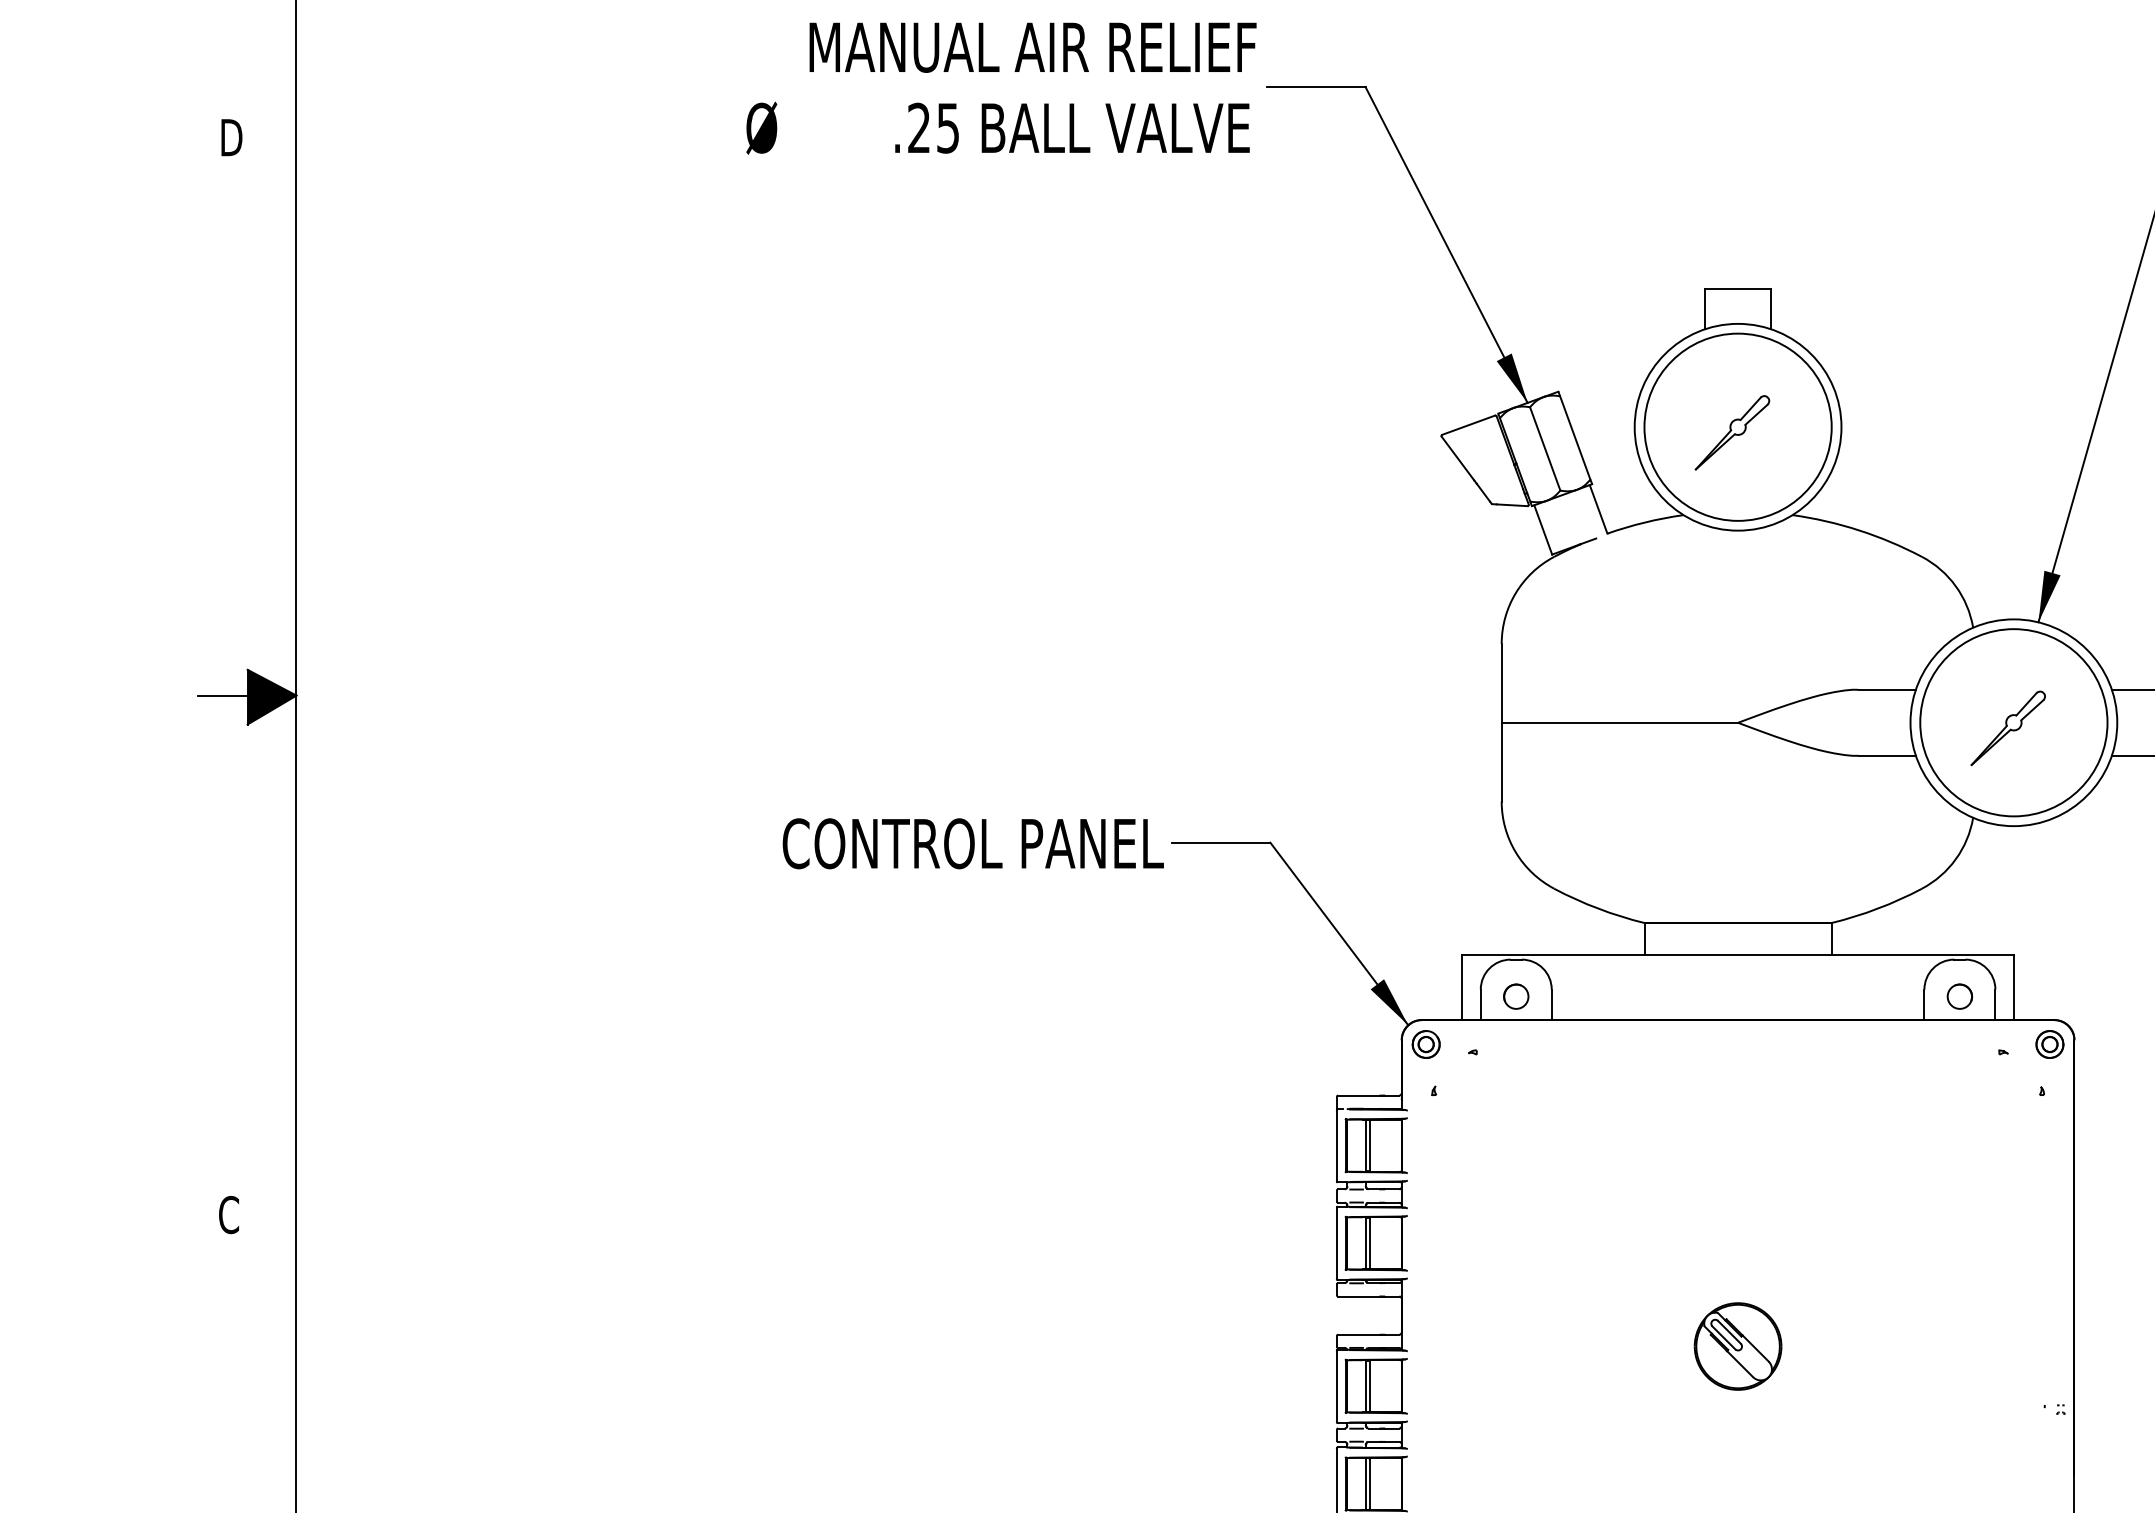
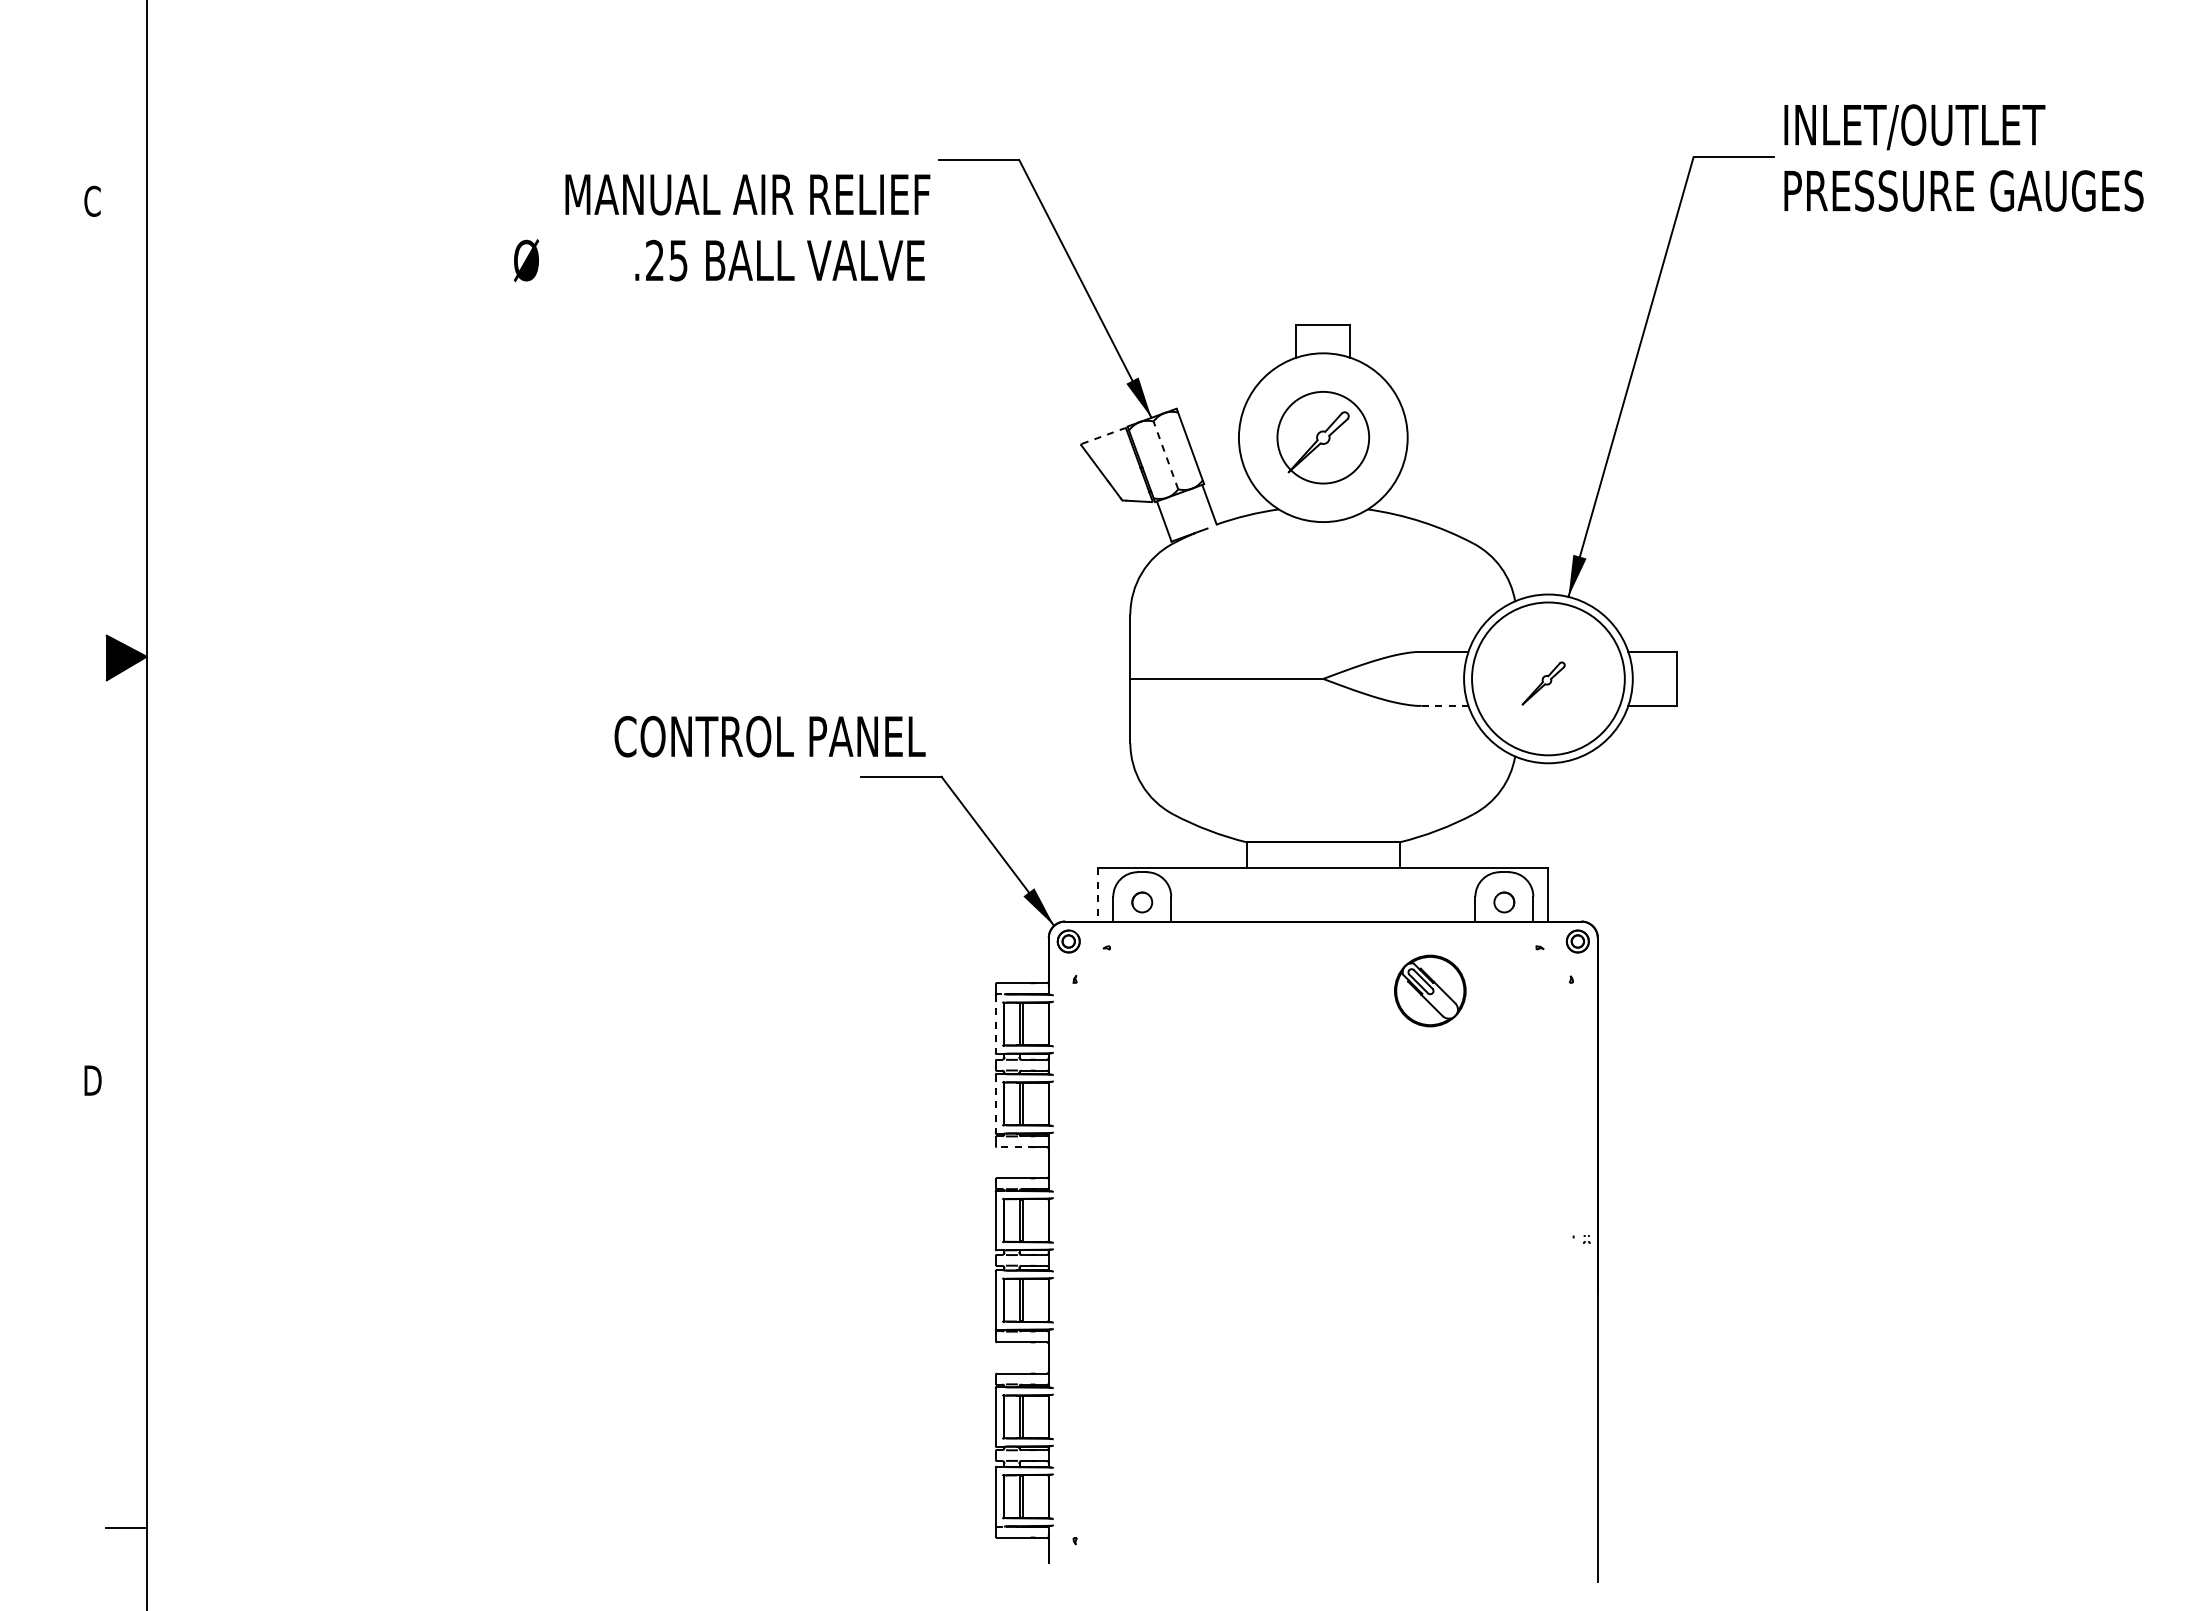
text: (1001, 88) -> (722, 228), moved
text: (231, 136) -> (93, 200), D -> C
line: (1468, 425) -> (1103, 436), solid -> dashed
circle: (1737, 426) -> (1322, 437), size x0.6
line: (1544, 447) -> (1165, 454), solid -> dashed
line: (222, 695) -> (86, 656), removed
part: (2007, 728) -> (1543, 683), size x0.7
line: (1887, 755) -> (1445, 705), solid -> dashed
text: (972, 843) -> (769, 736), moved
line: (1462, 988) -> (1098, 895), solid -> dashed
line: (1336, 1146) -> (995, 1024), solid -> dashed
text: (230, 1214) -> (92, 1080), C -> D
line: (1336, 1244) -> (995, 1104), solid -> dashed
line: (1360, 1296) -> (1015, 1147), solid -> dashed
part: (1738, 1345) -> (1430, 990), moved

